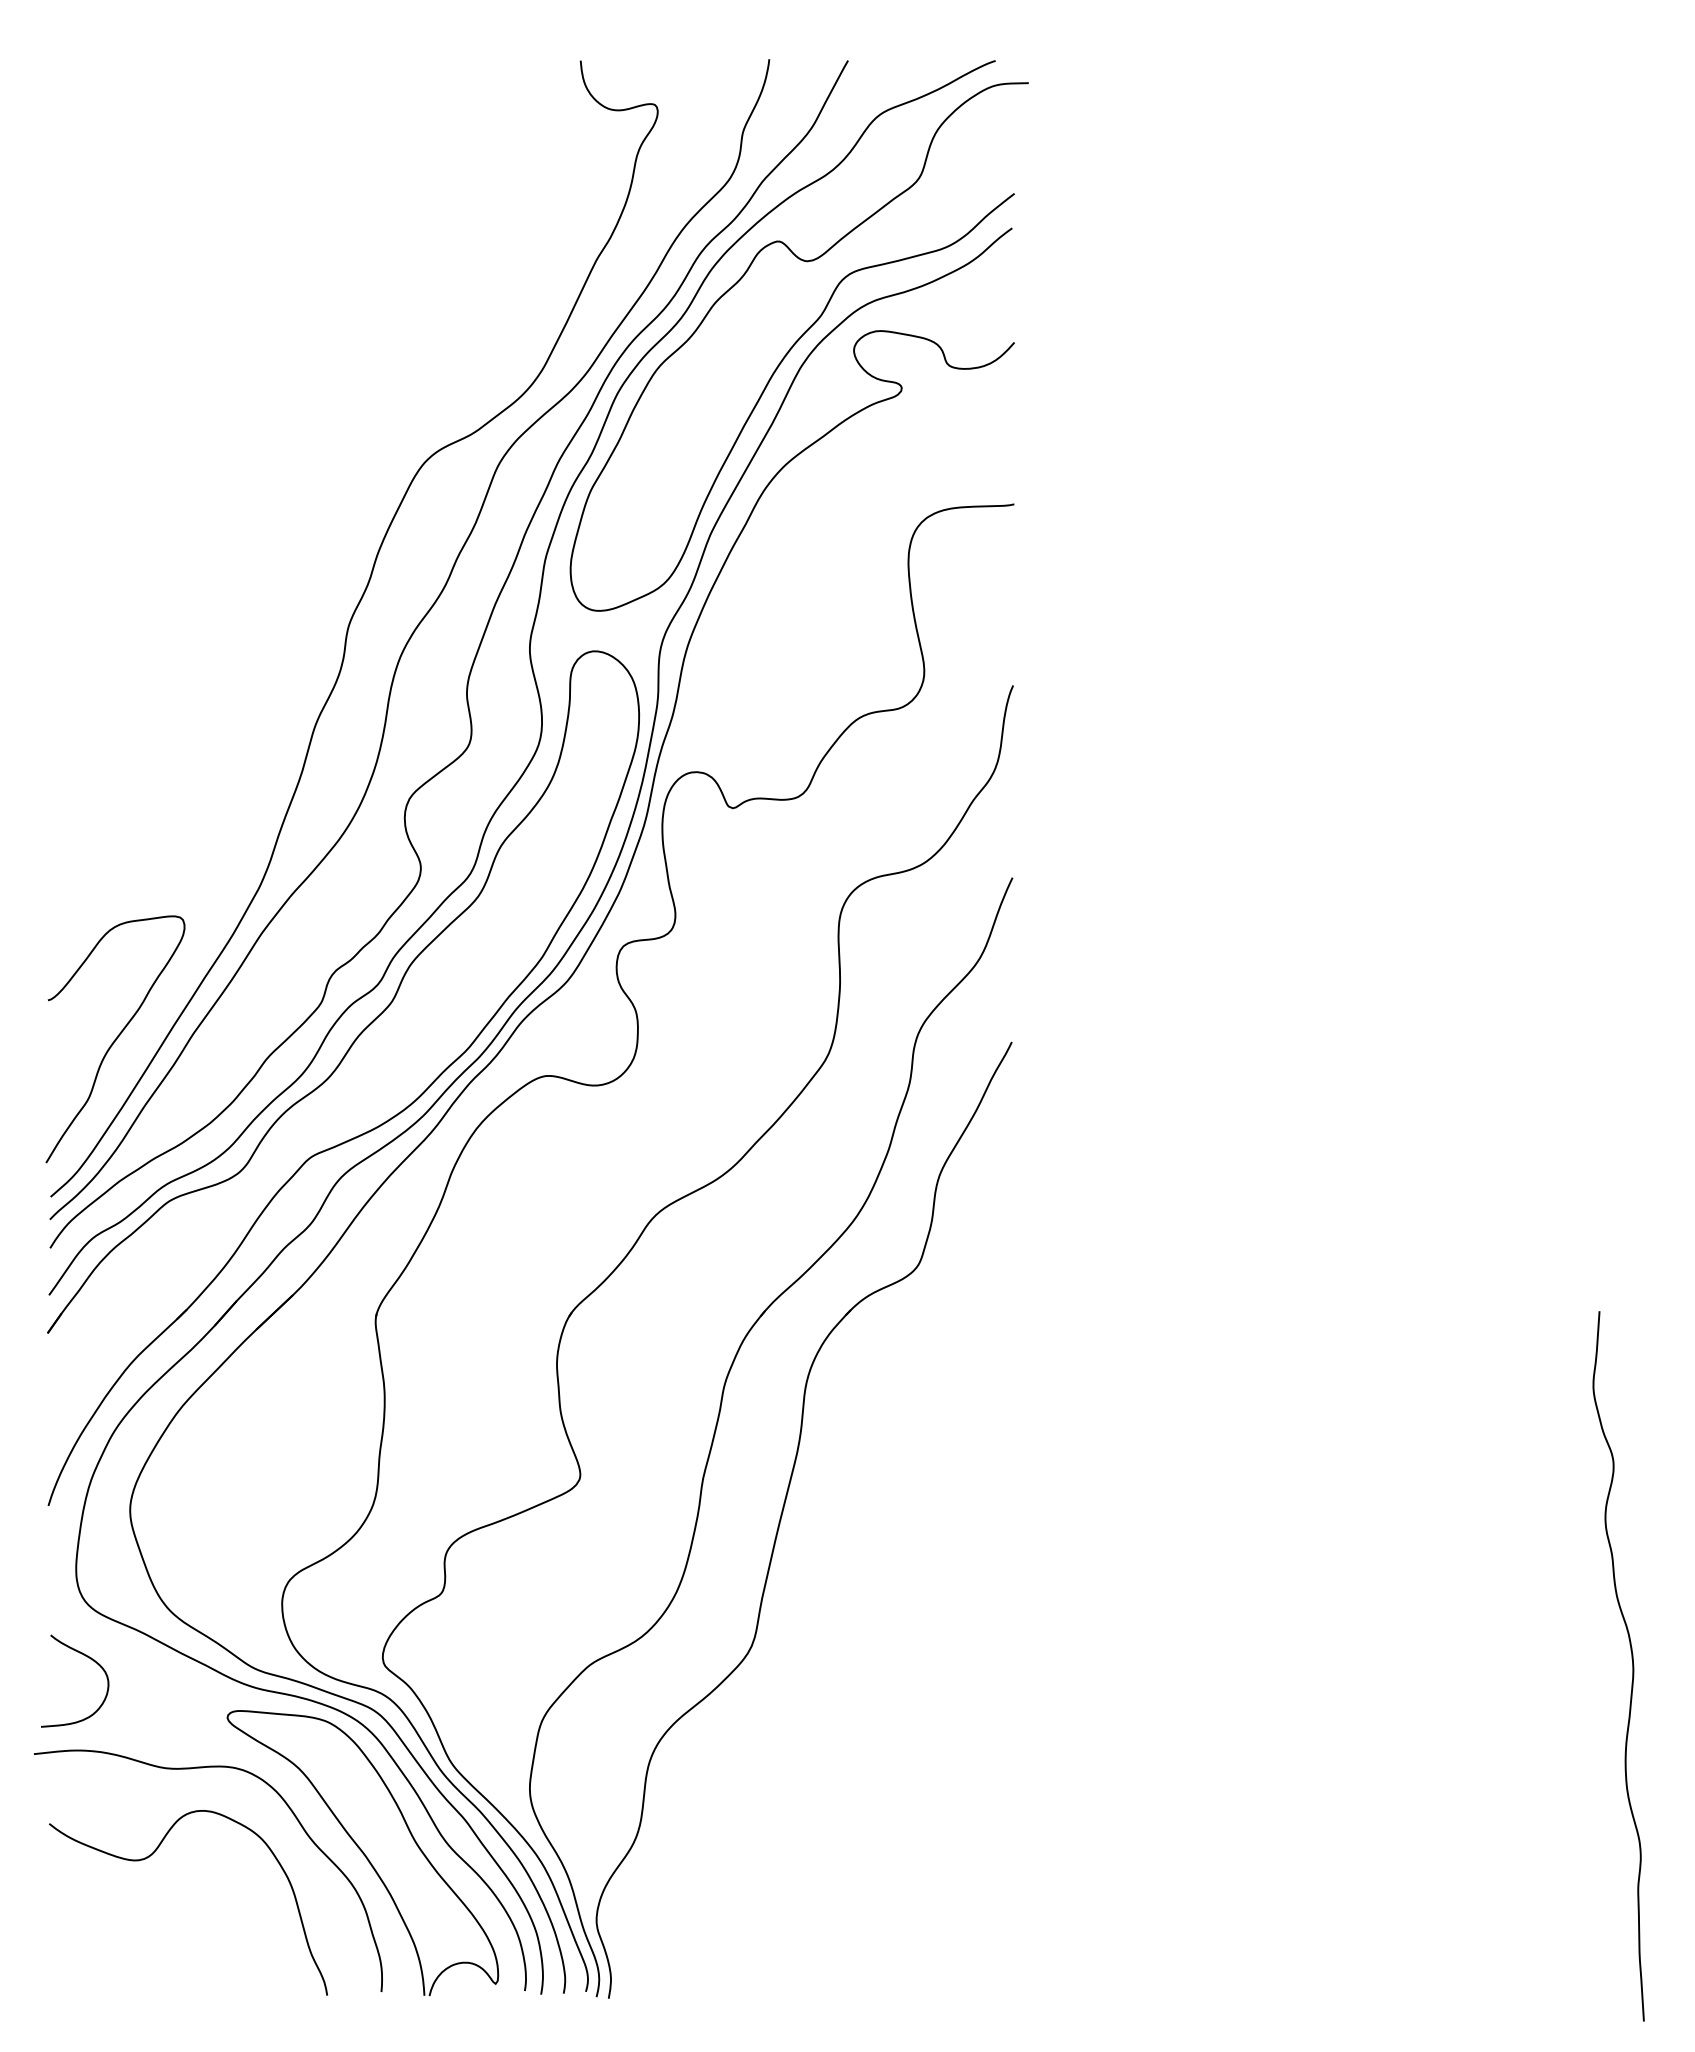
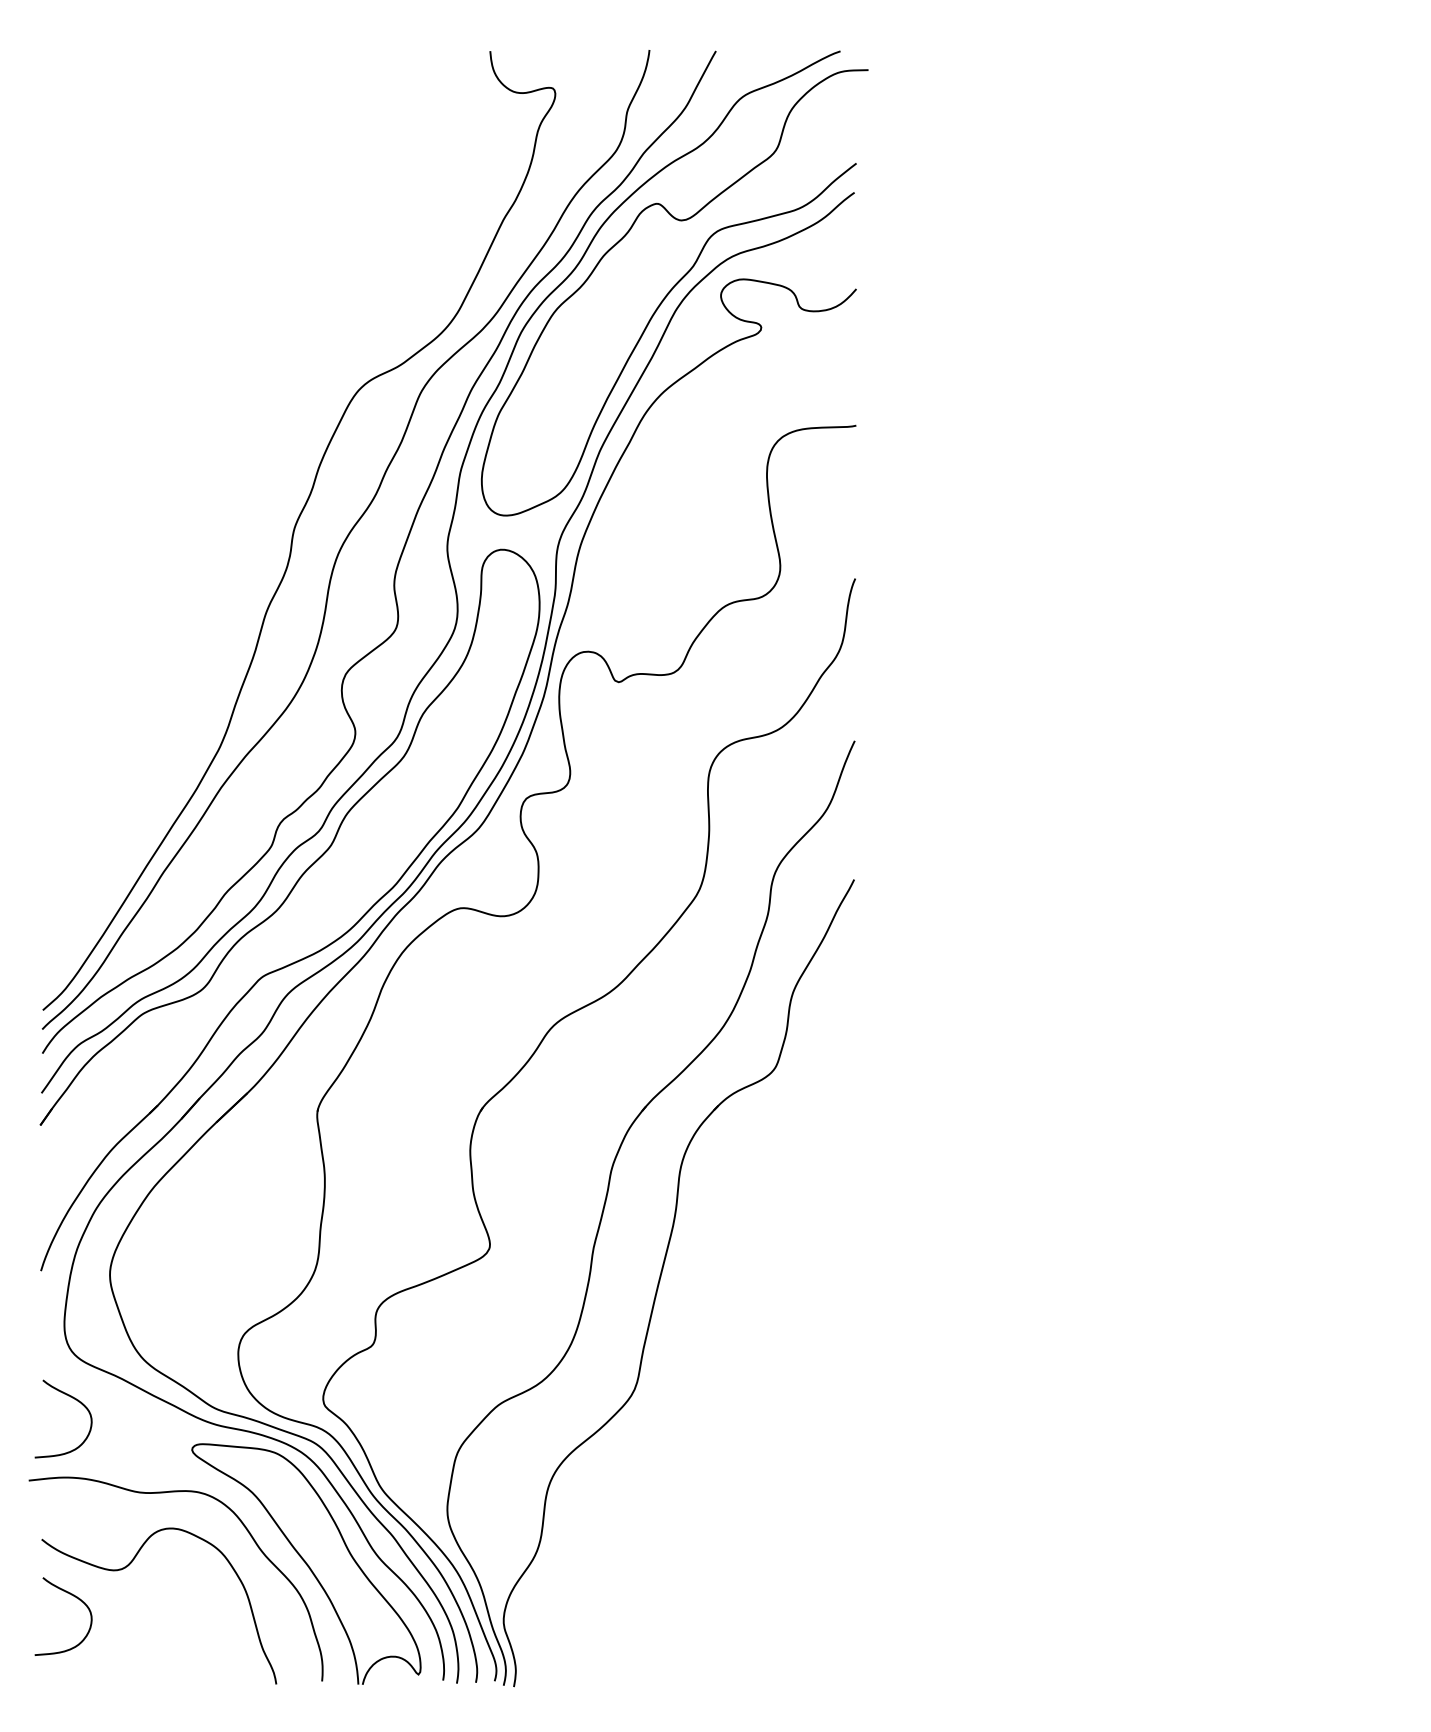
curve: (115, 1039) -> (97, 877), removed
curve: (1632, 1666) -> (1378, 1406), removed
curve: (88, 1892) -> (74, 1597), added

